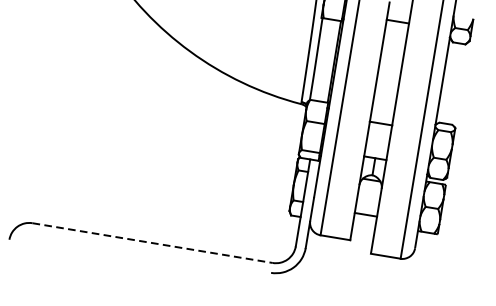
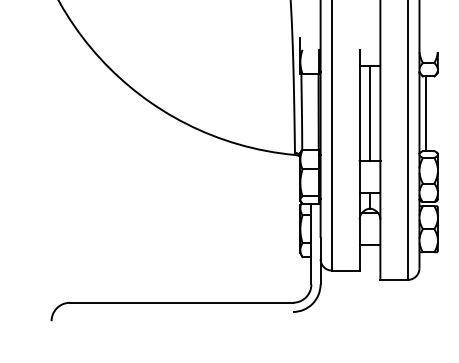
line: (390, 71) -> (370, 112), added
line: (449, 82) -> (425, 113), added
line: (152, 242) -> (181, 302), dashed -> solid

